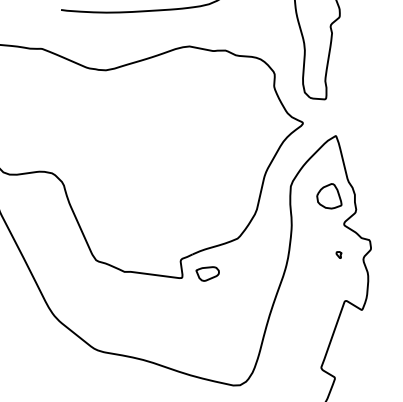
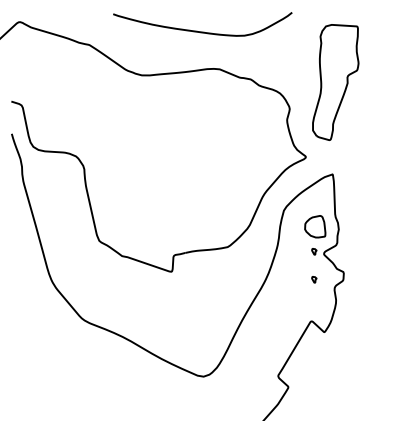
part: (333, 224) -> (314, 251), added
part: (208, 273) -> (195, 272), removed

